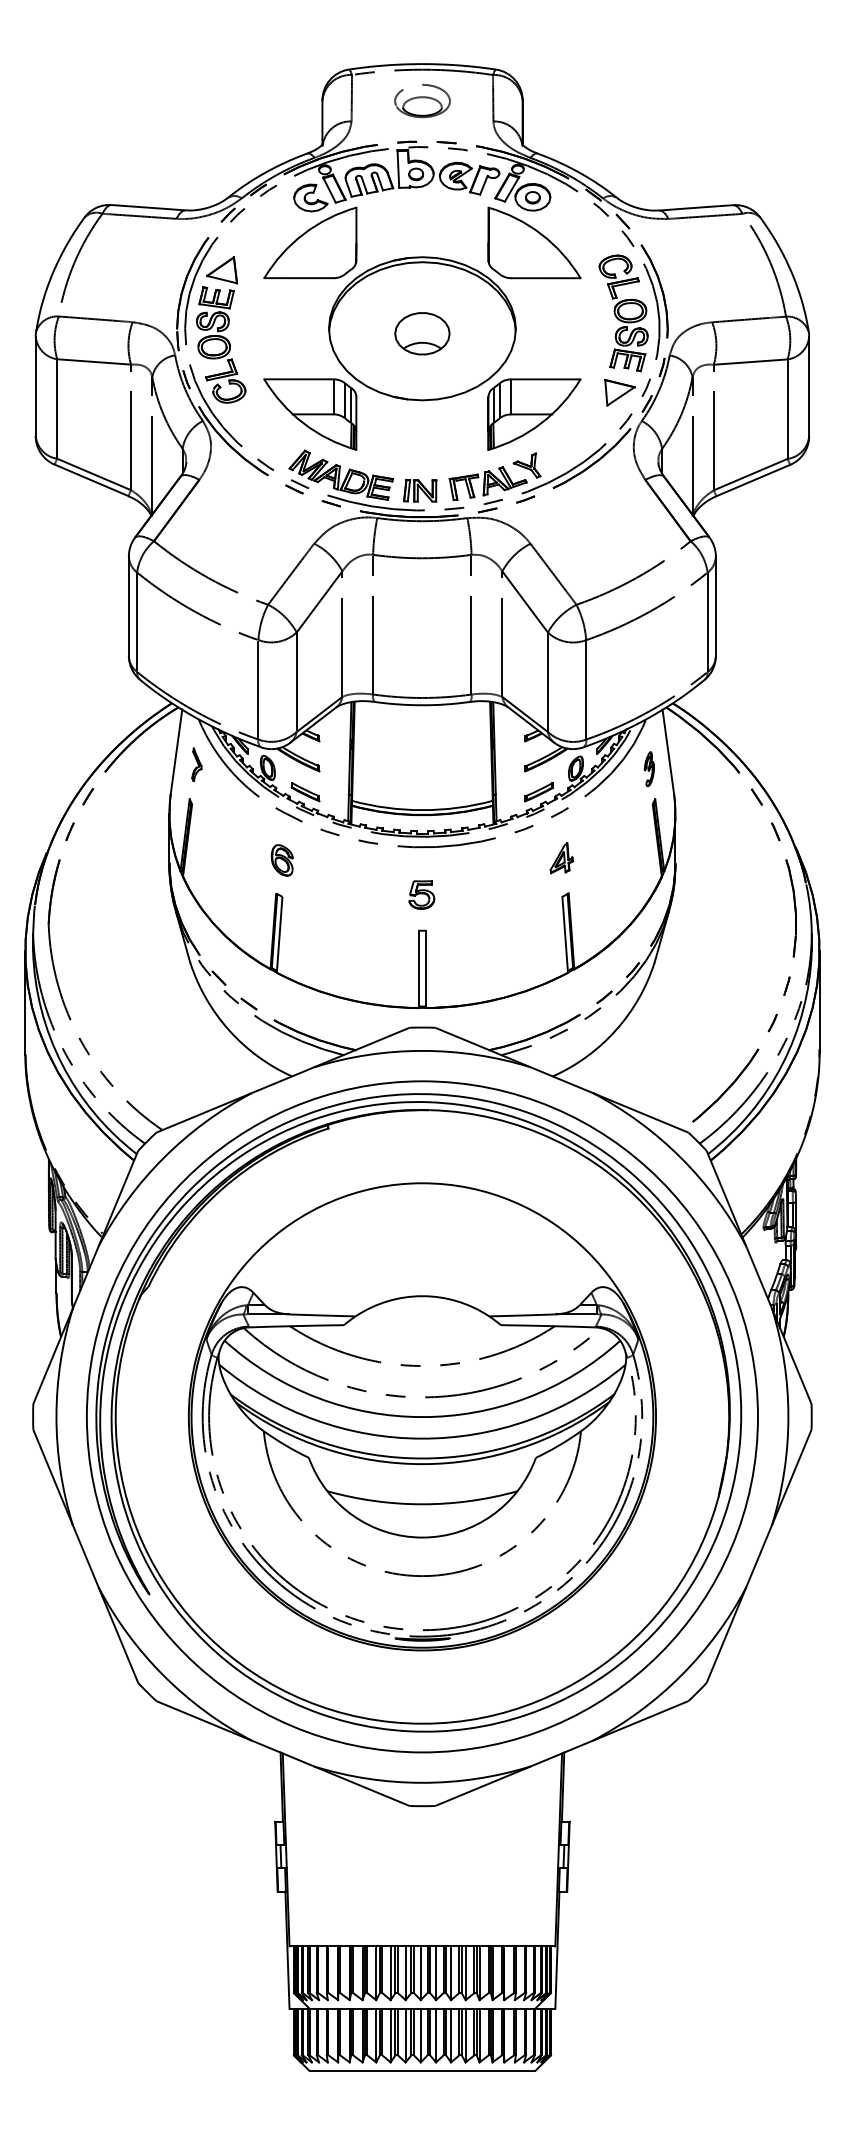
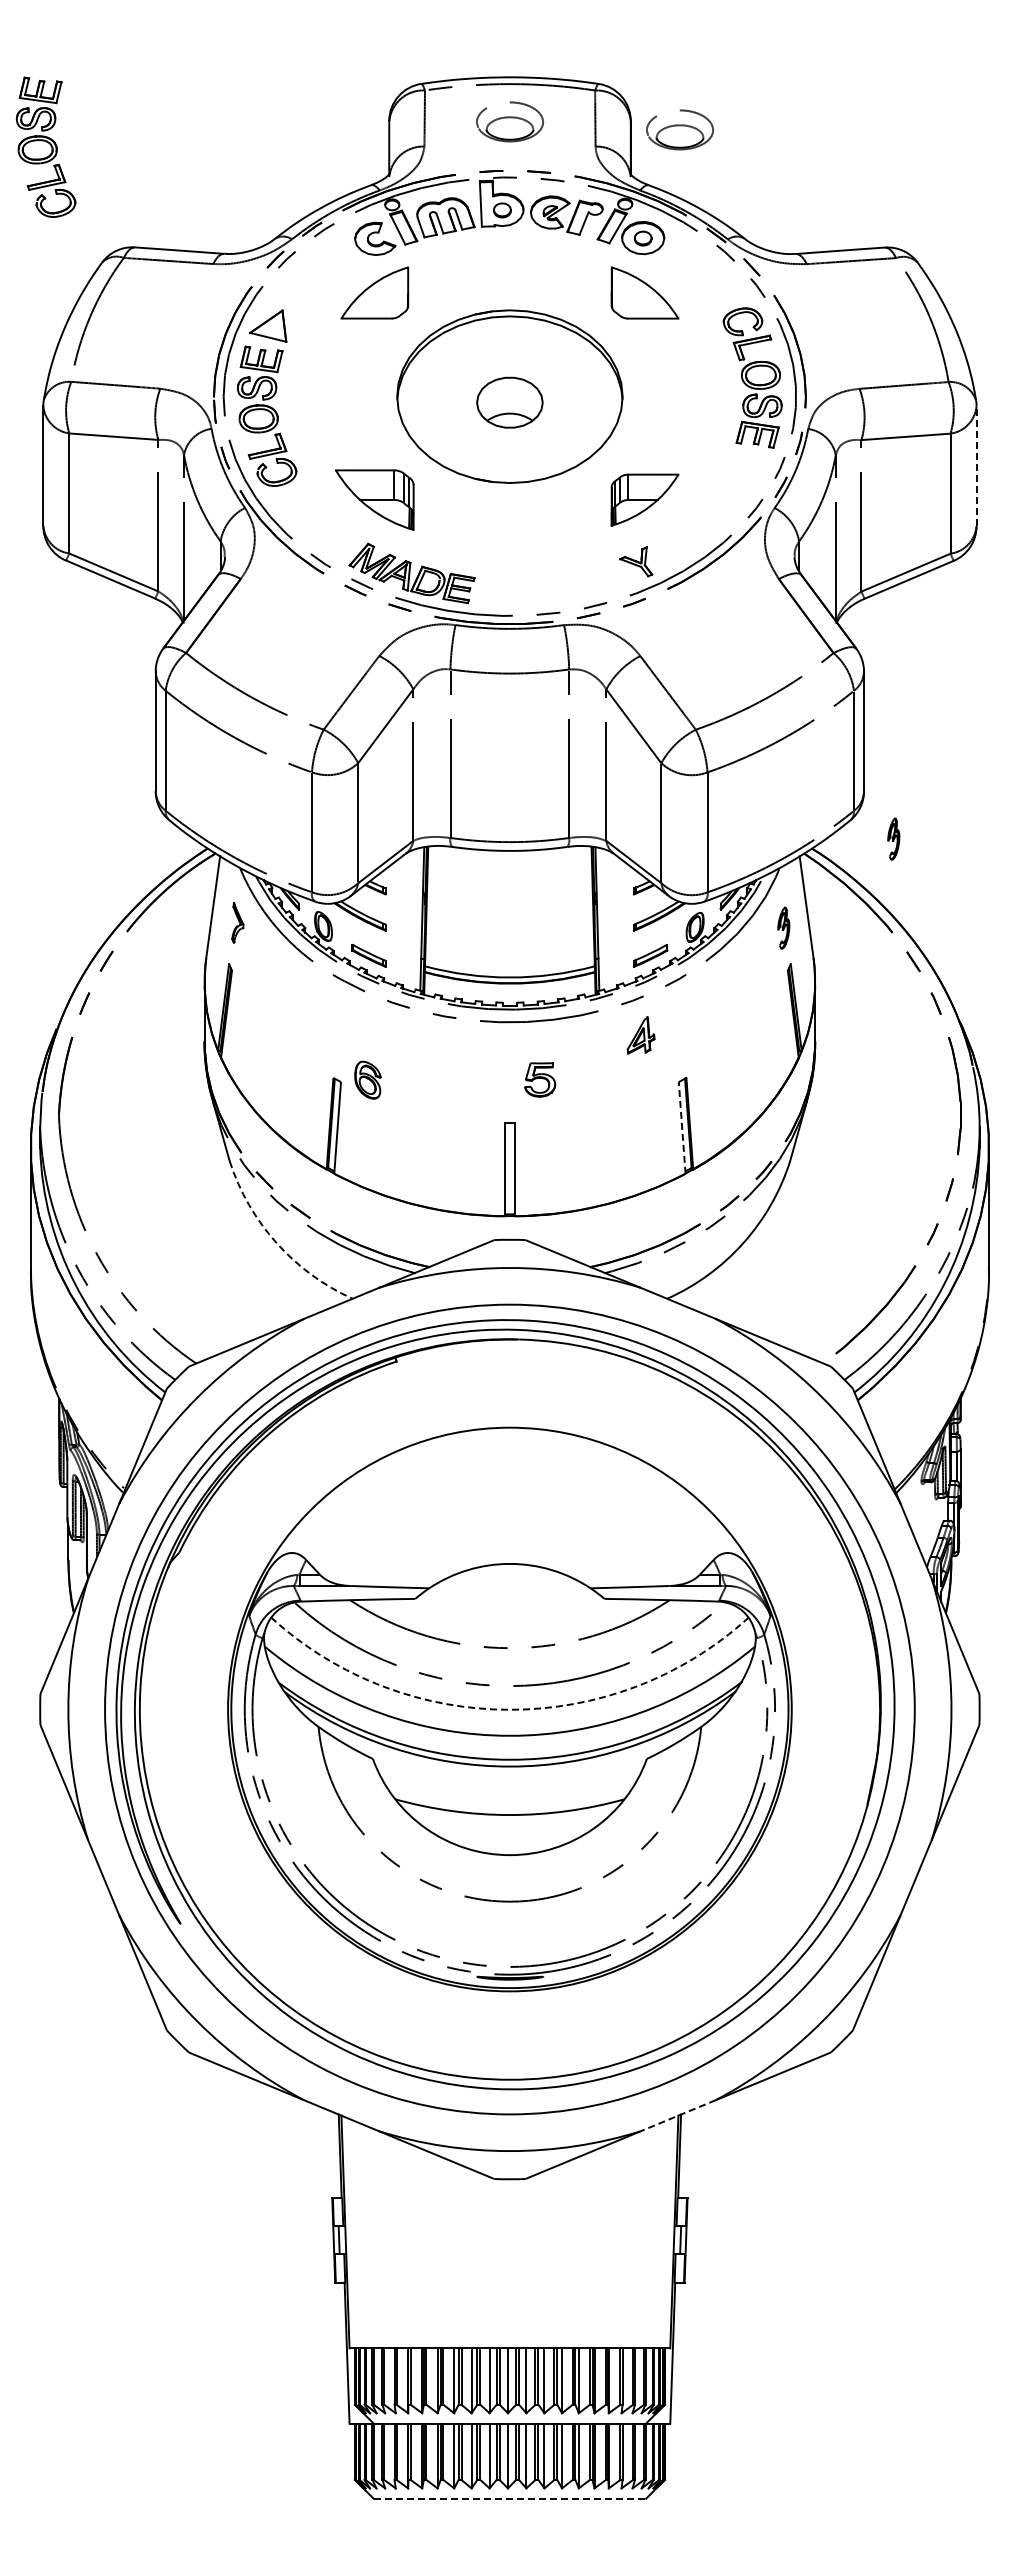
part: (562, 107) -> (679, 129), added
part: (38, 121) -> (46, 146), added
part: (310, 242) -> (374, 292), size x0.6
part: (533, 242) -> (644, 292), size x0.6
line: (809, 385) -> (976, 465), solid -> dashed
part: (620, 392) -> (748, 473), removed
part: (310, 413) -> (374, 499), size x0.7
part: (533, 413) -> (644, 499), size x0.6
part: (487, 483) -> (588, 583), removed
part: (419, 491) -> (506, 592), removed
part: (740, 694) -> (893, 838), added
part: (561, 858) -> (640, 1035), moved
part: (282, 859) -> (367, 1079), moved
part: (422, 894) -> (540, 1079), moved
line: (565, 934) -> (682, 1127), solid -> dashed
arc: (228, 1030) -> (276, 1243), solid -> dashed
arc: (422, 1416) -> (509, 1709), solid -> dashed
line: (562, 1753) -> (678, 2115), solid -> dashed
line: (422, 2070) -> (510, 2498), solid -> dashed

